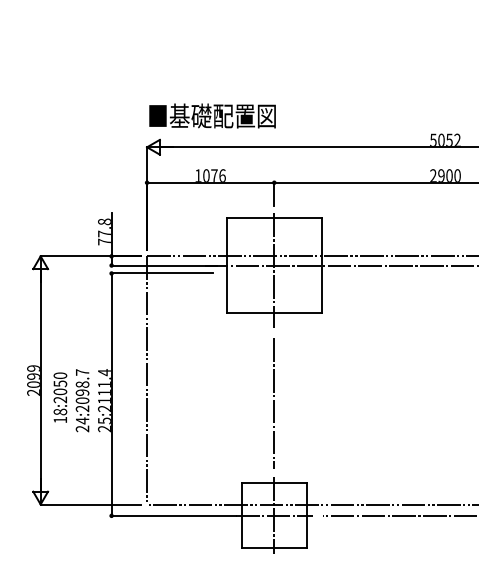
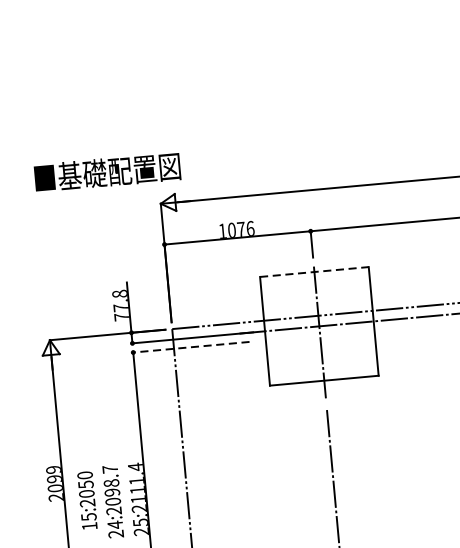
text: (212, 115) -> (107, 171), moved
line: (274, 218) -> (314, 272), solid -> dashed
line: (162, 273) -> (191, 347), solid -> dashed
text: (60, 411) -> (88, 516), 18:2050 -> 15:2050

